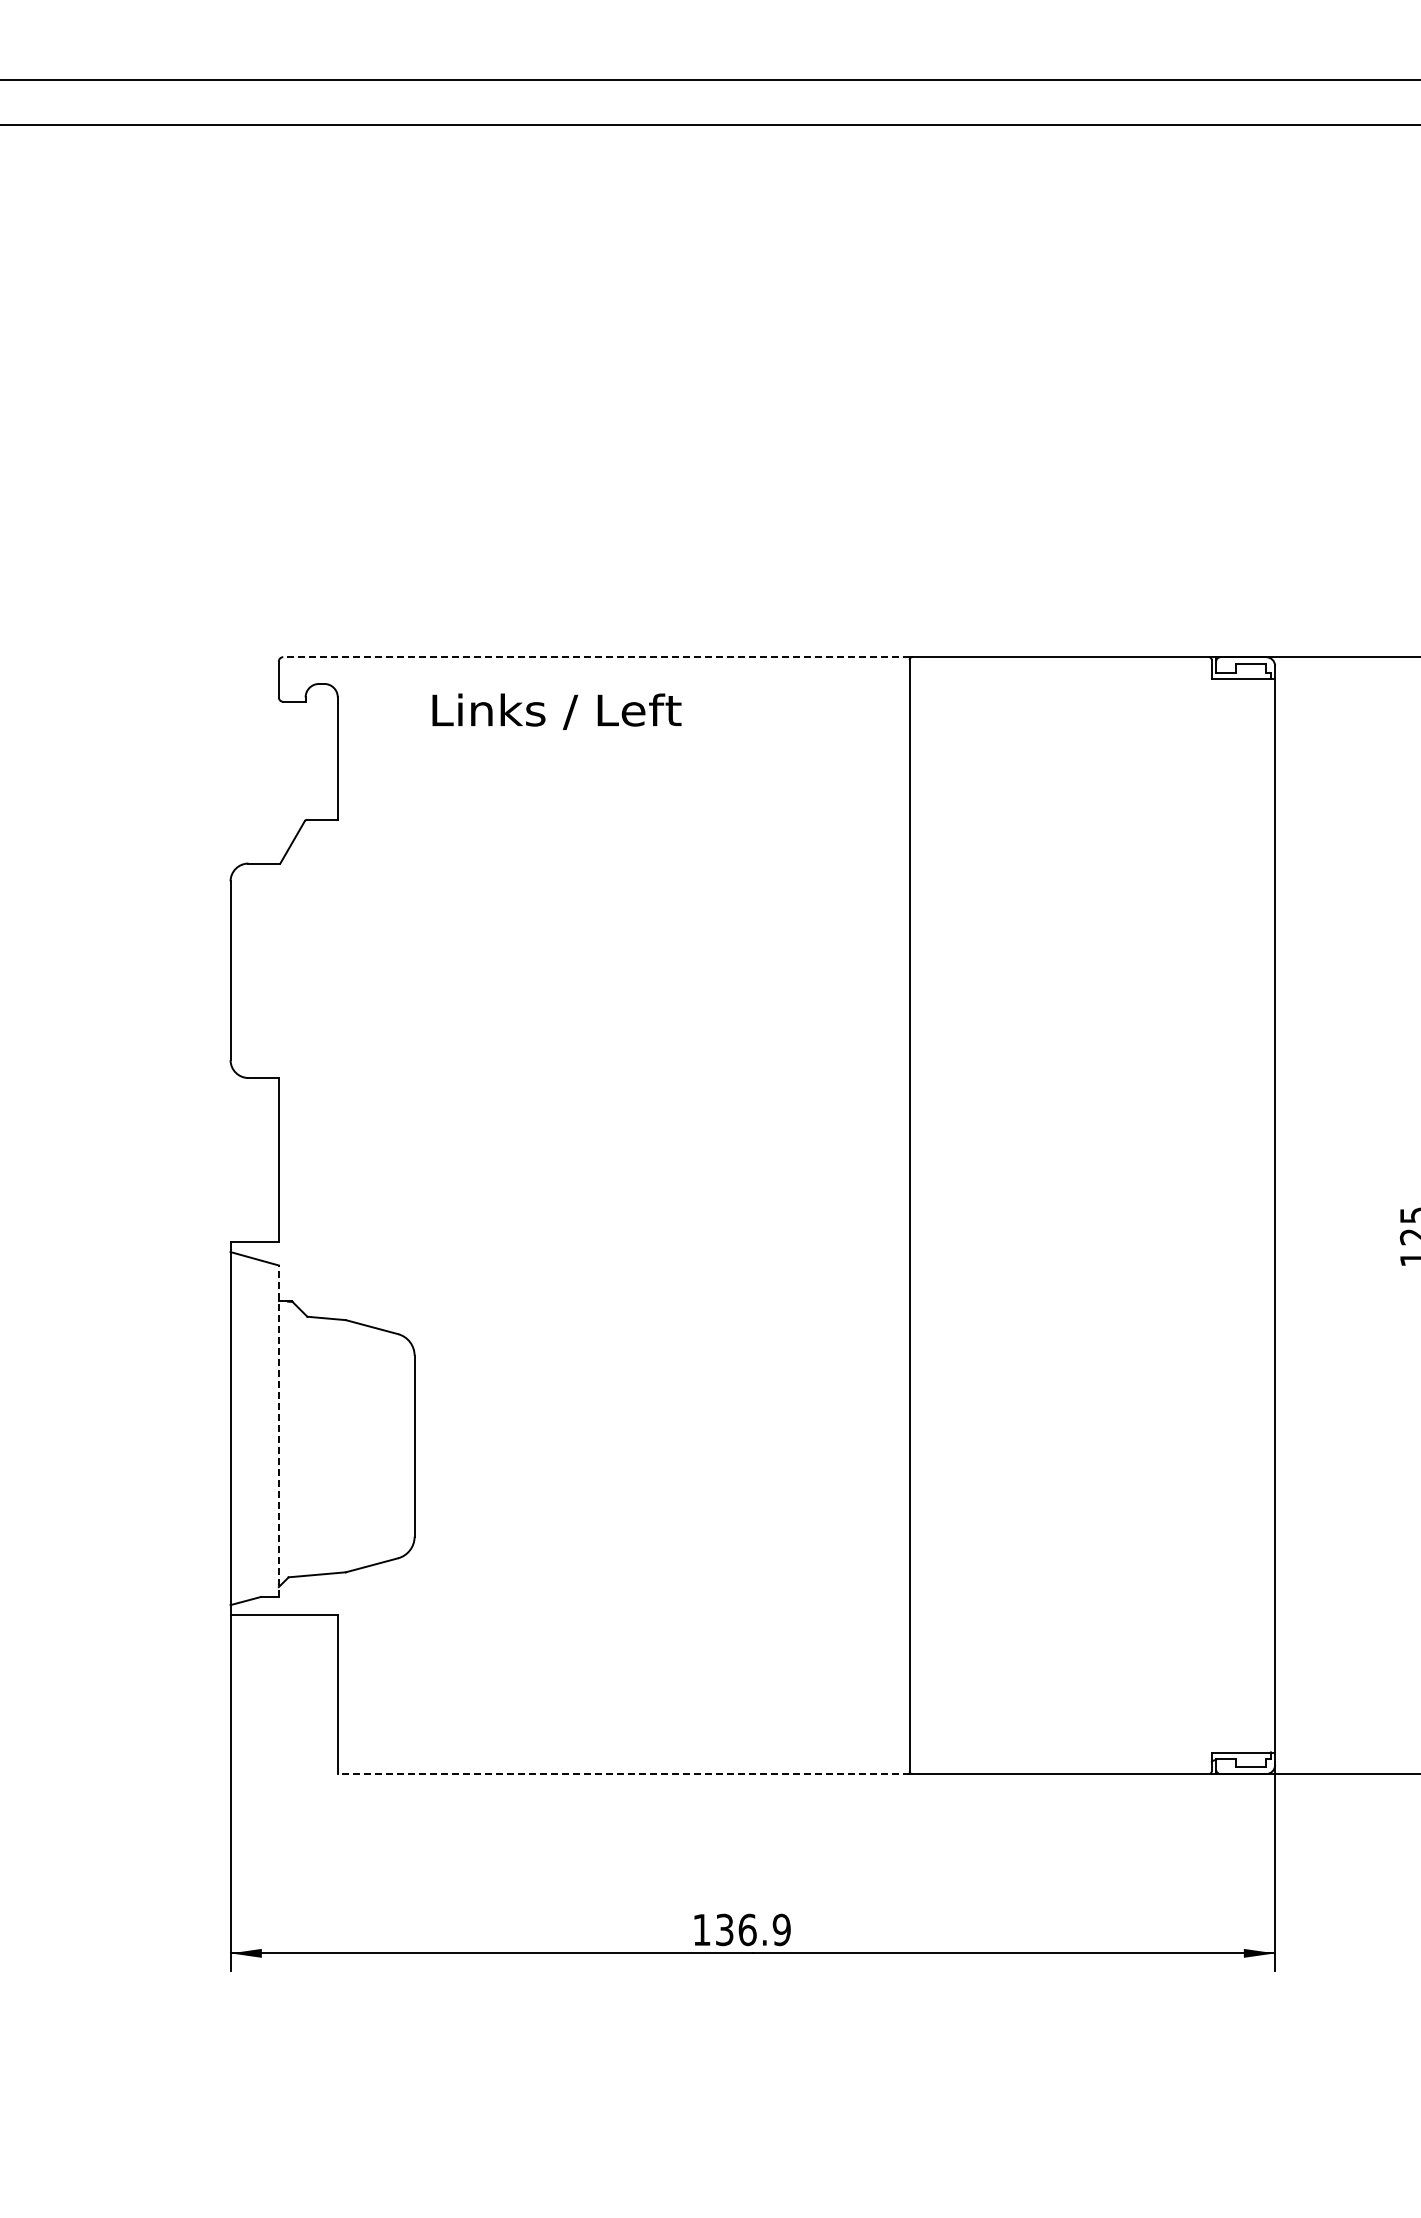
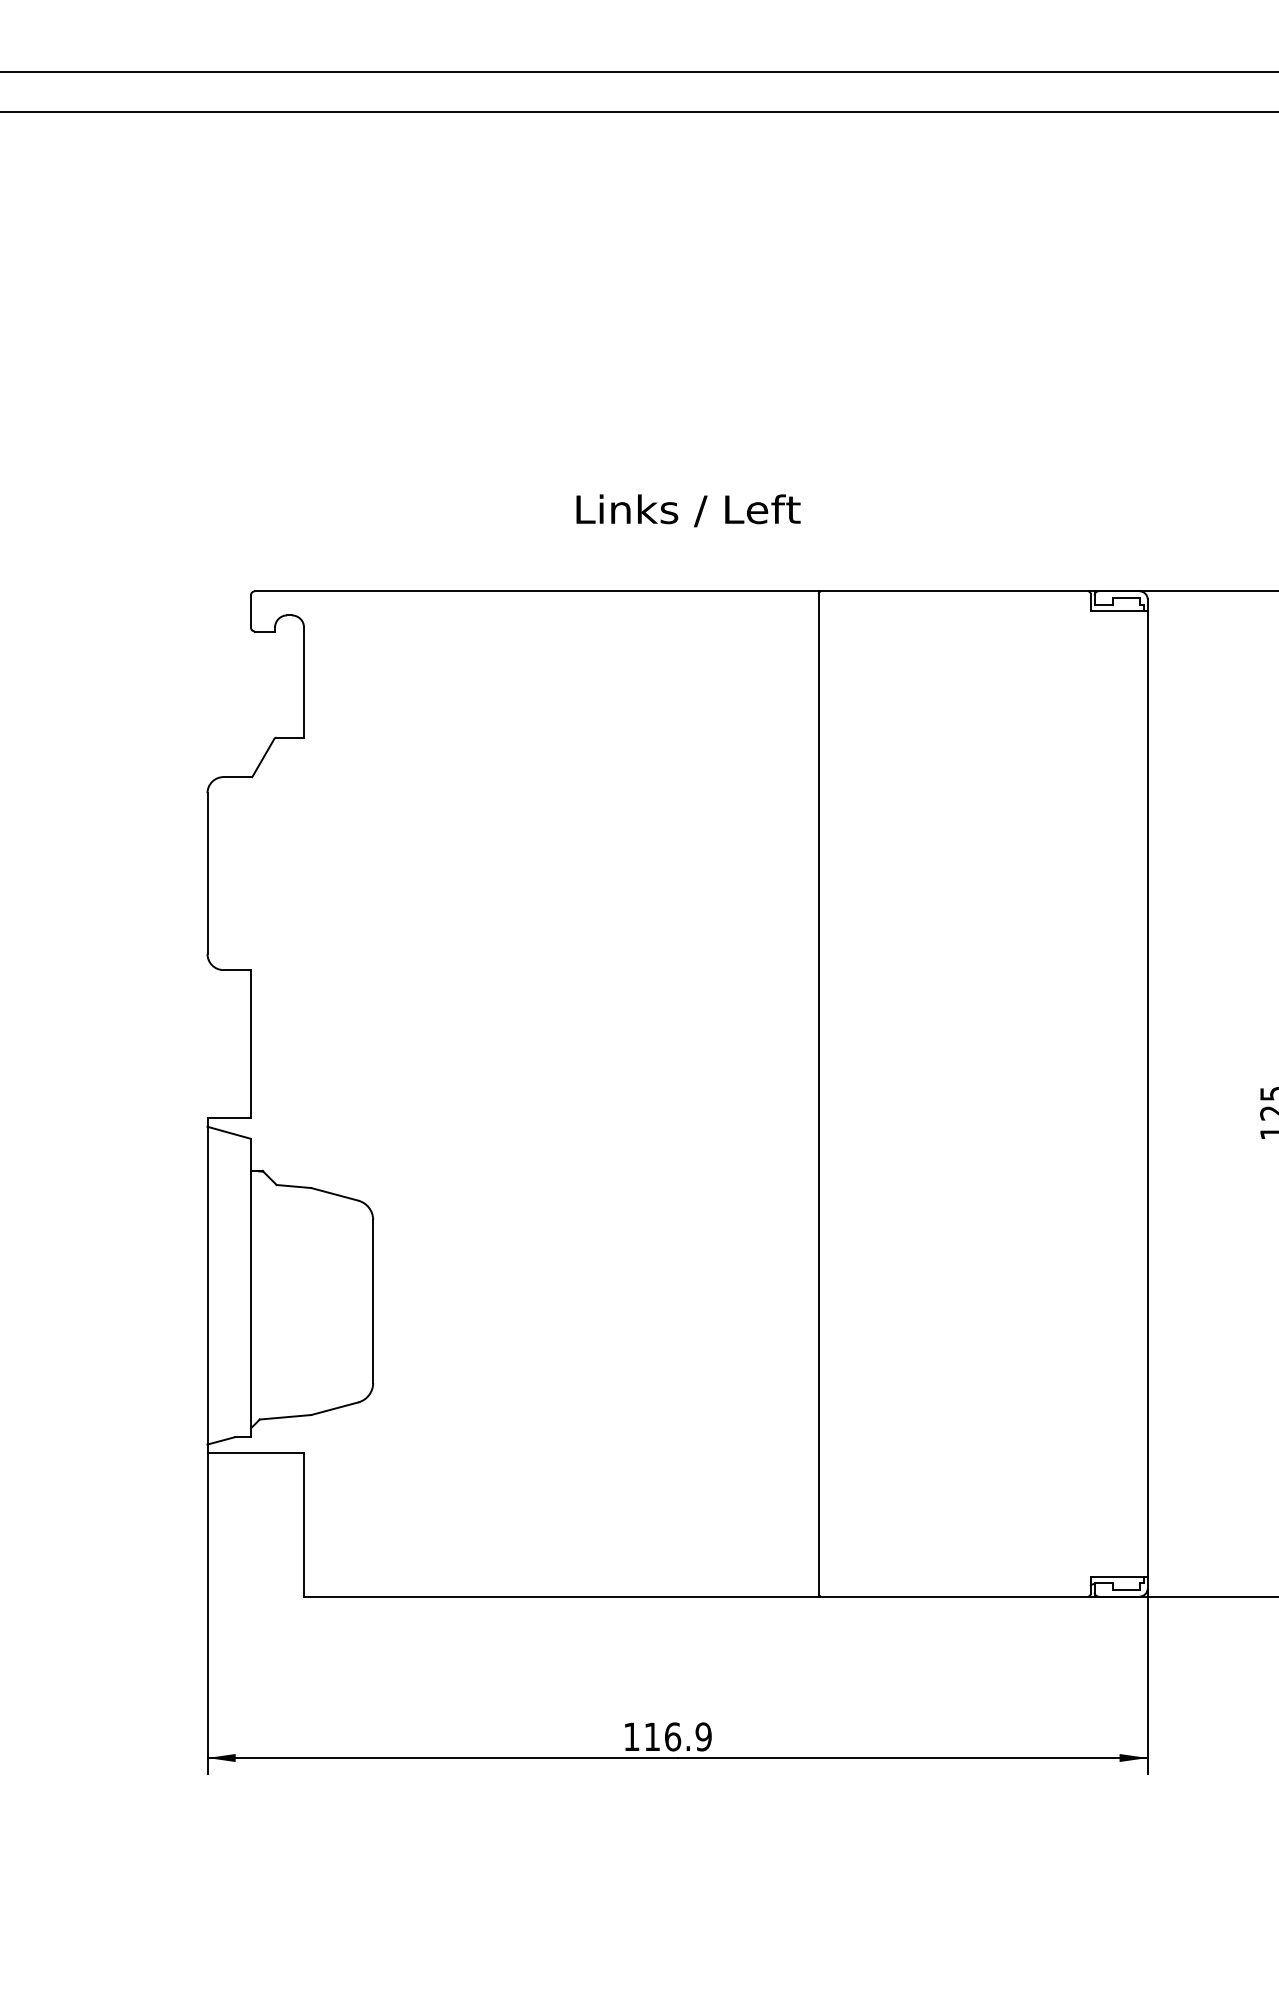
line: (595, 657) -> (535, 591), dashed -> solid
text: (556, 711) -> (688, 510), moved
line: (278, 1431) -> (250, 1288), dashed -> solid
line: (623, 1774) -> (561, 1597), dashed -> solid
text: (724, 1929) -> (652, 1736), 136.9 -> 116.9

